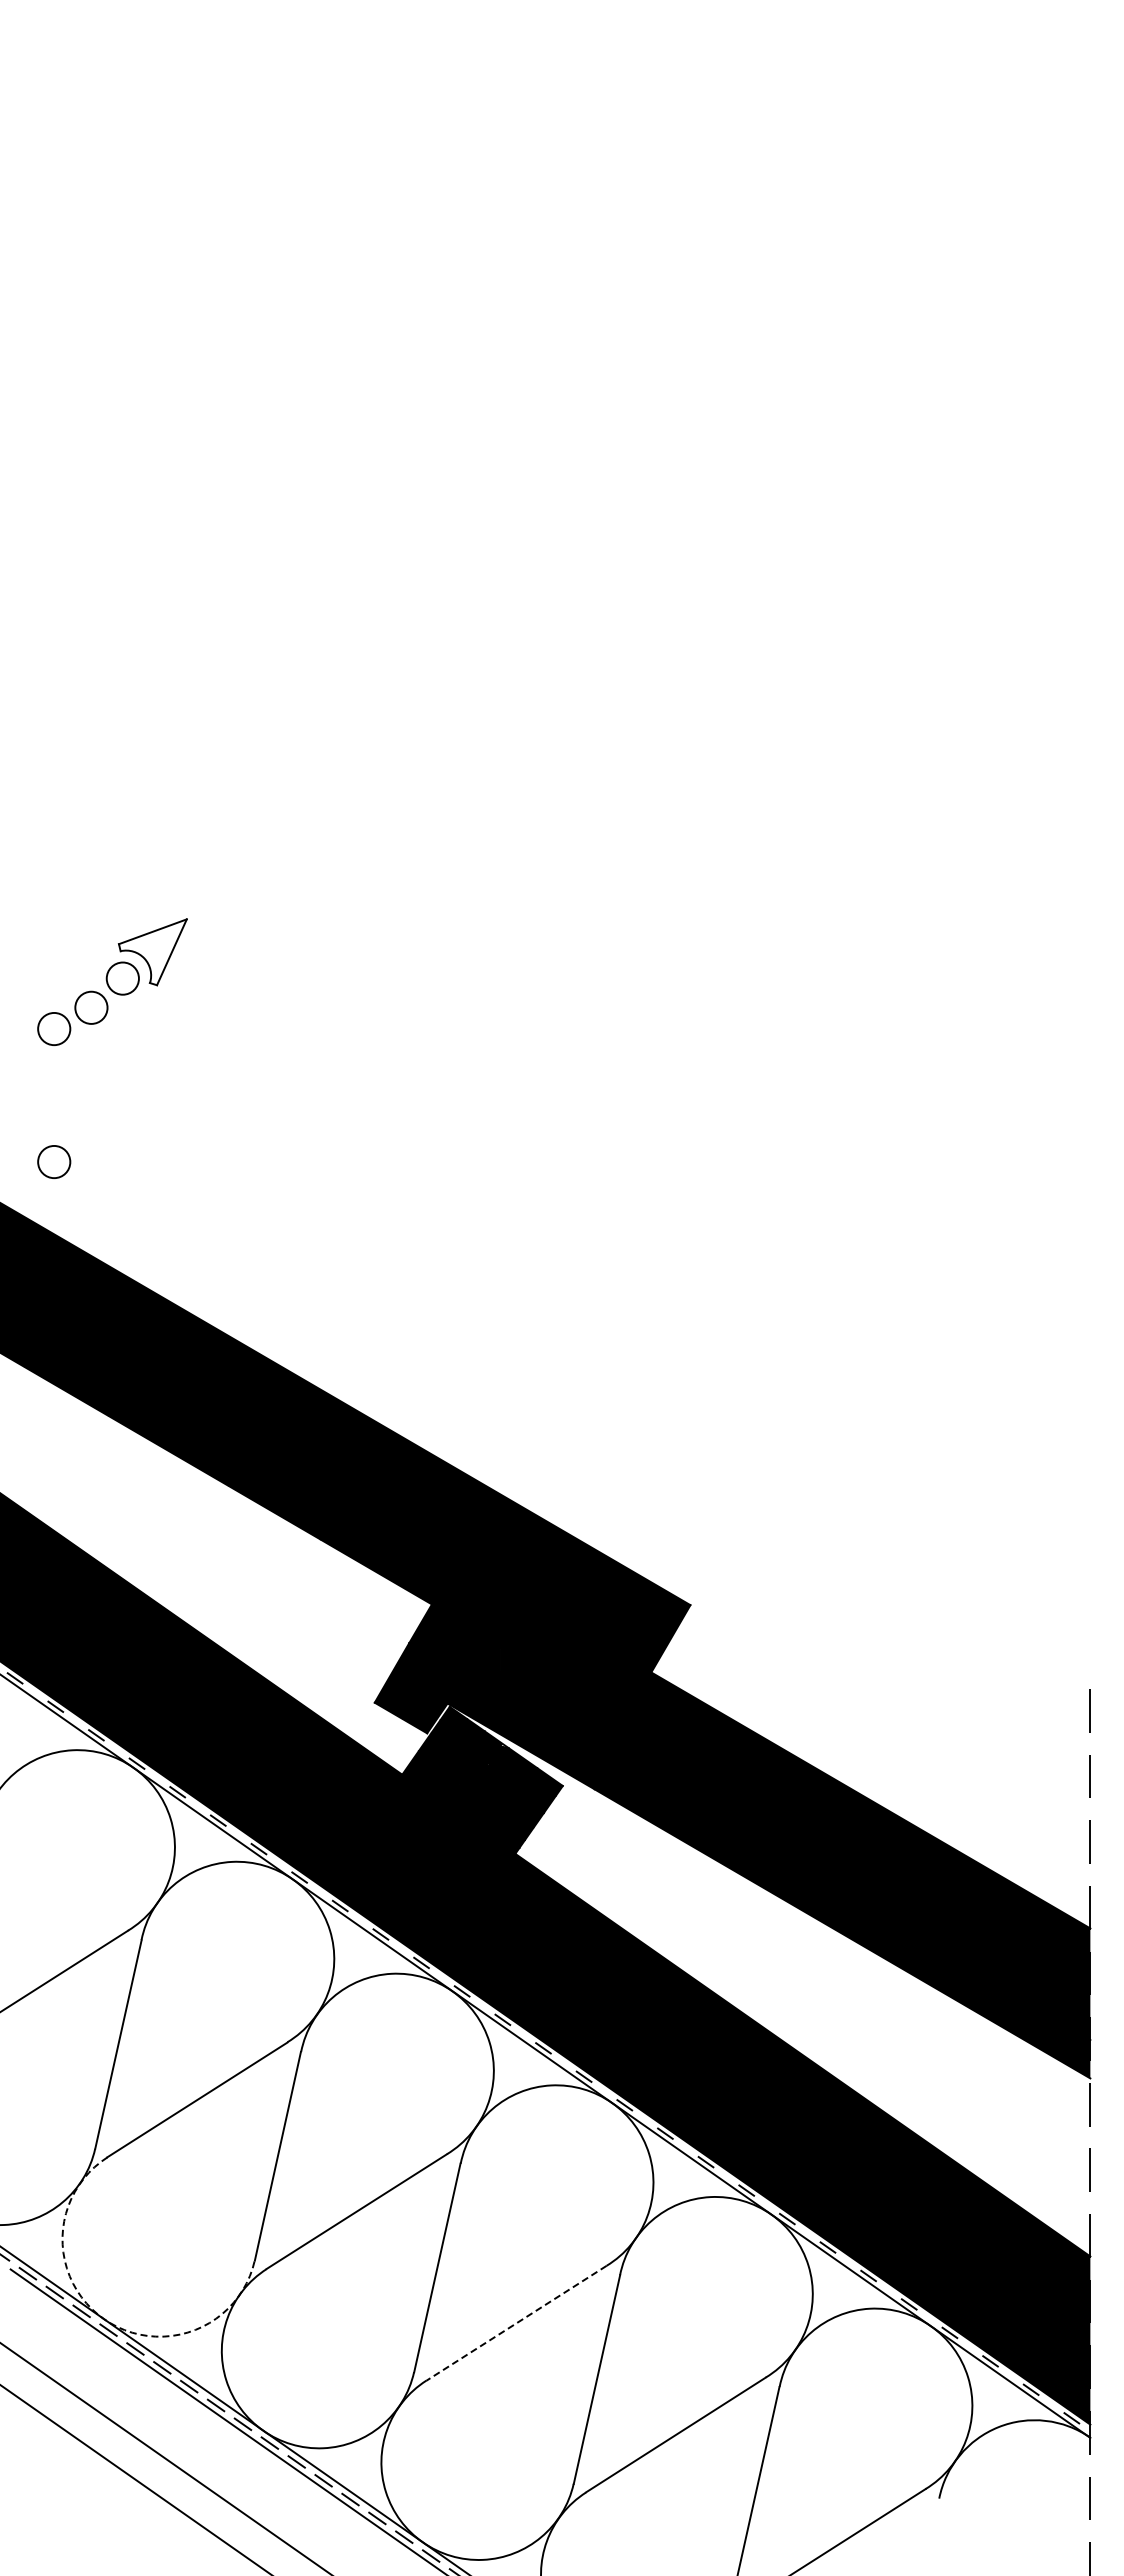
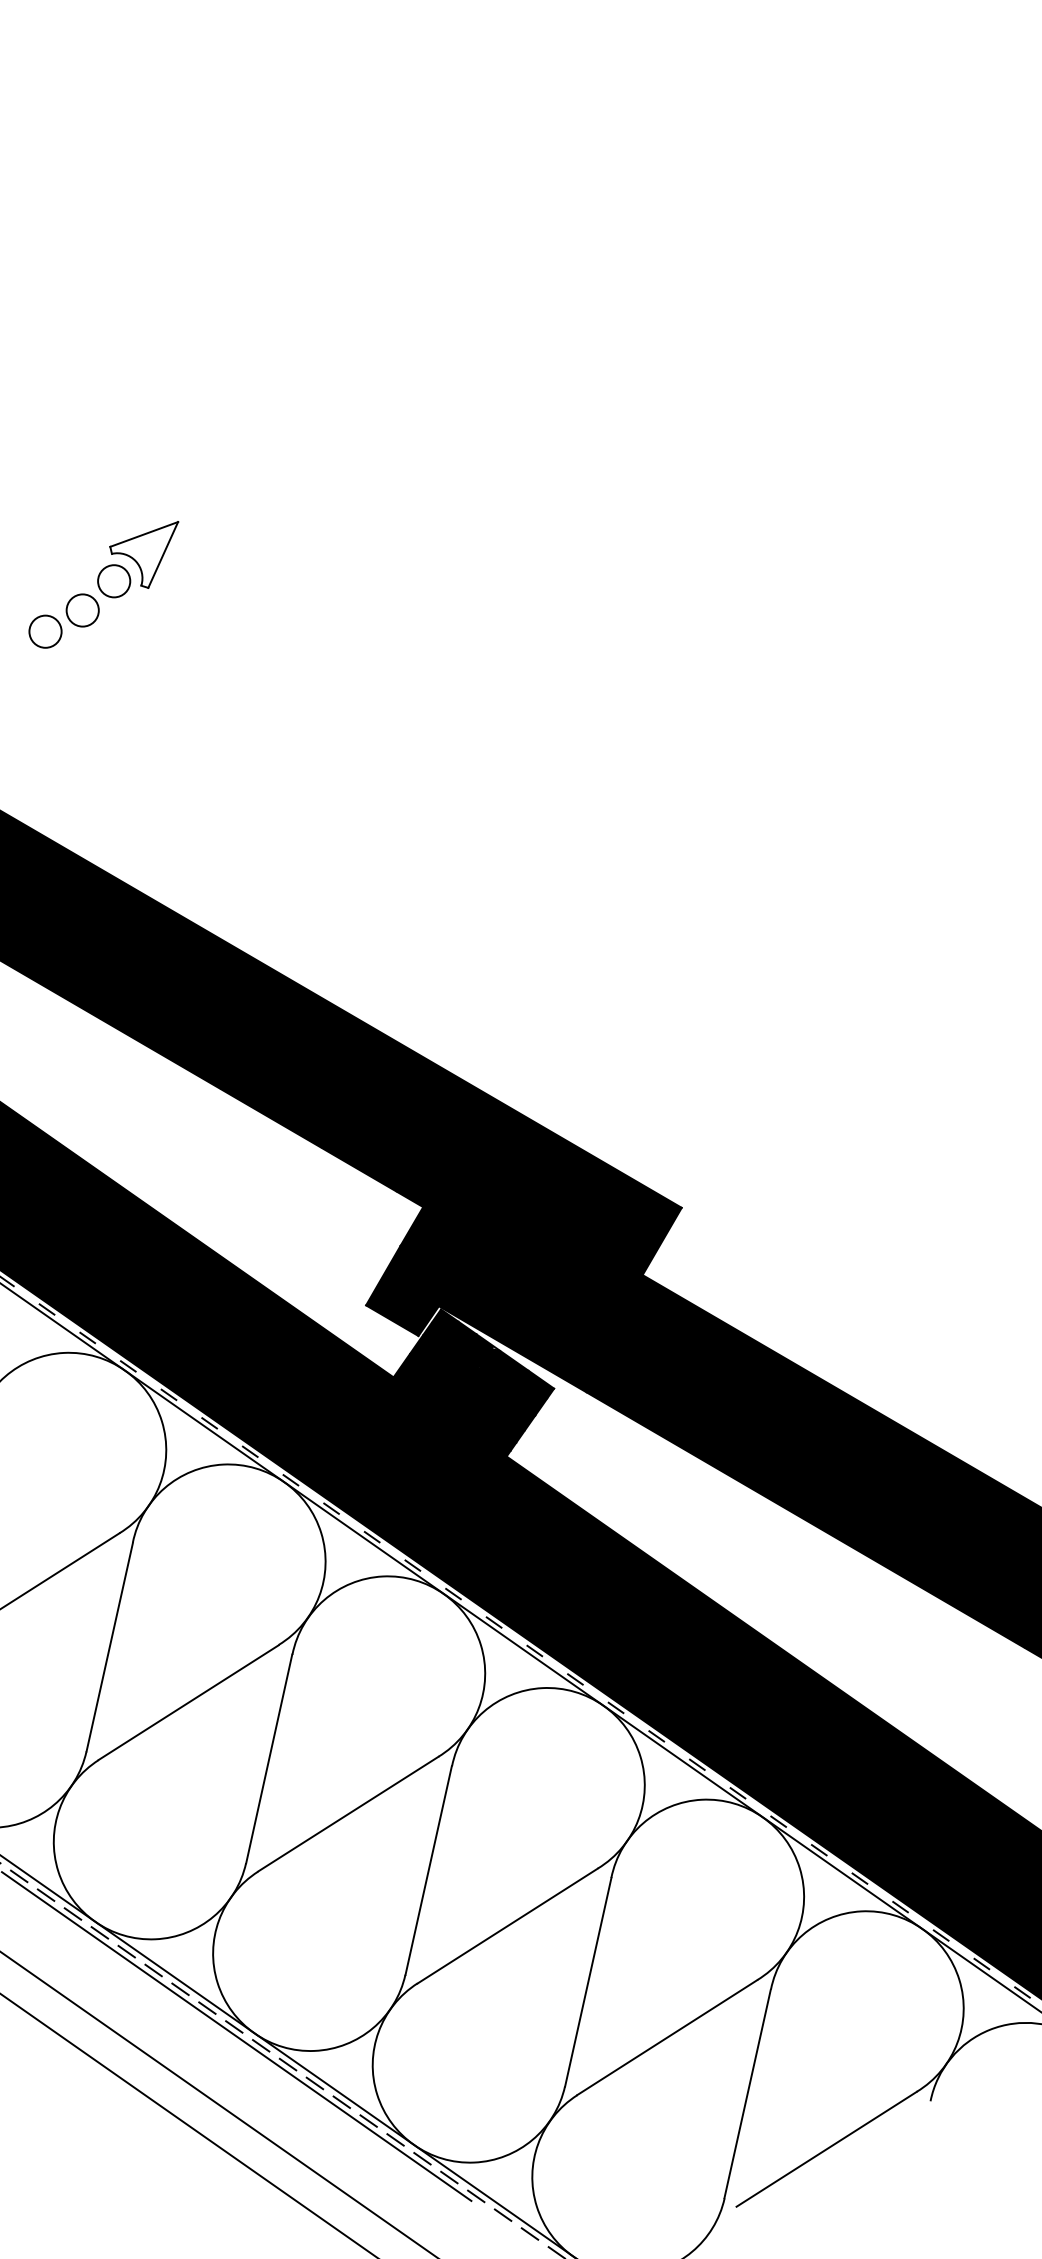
circle: (54, 1161) -> (45, 764), removed
arc: (103, 2319) -> (94, 1922), dashed -> solid
line: (516, 2323) -> (507, 1926), dashed -> solid

